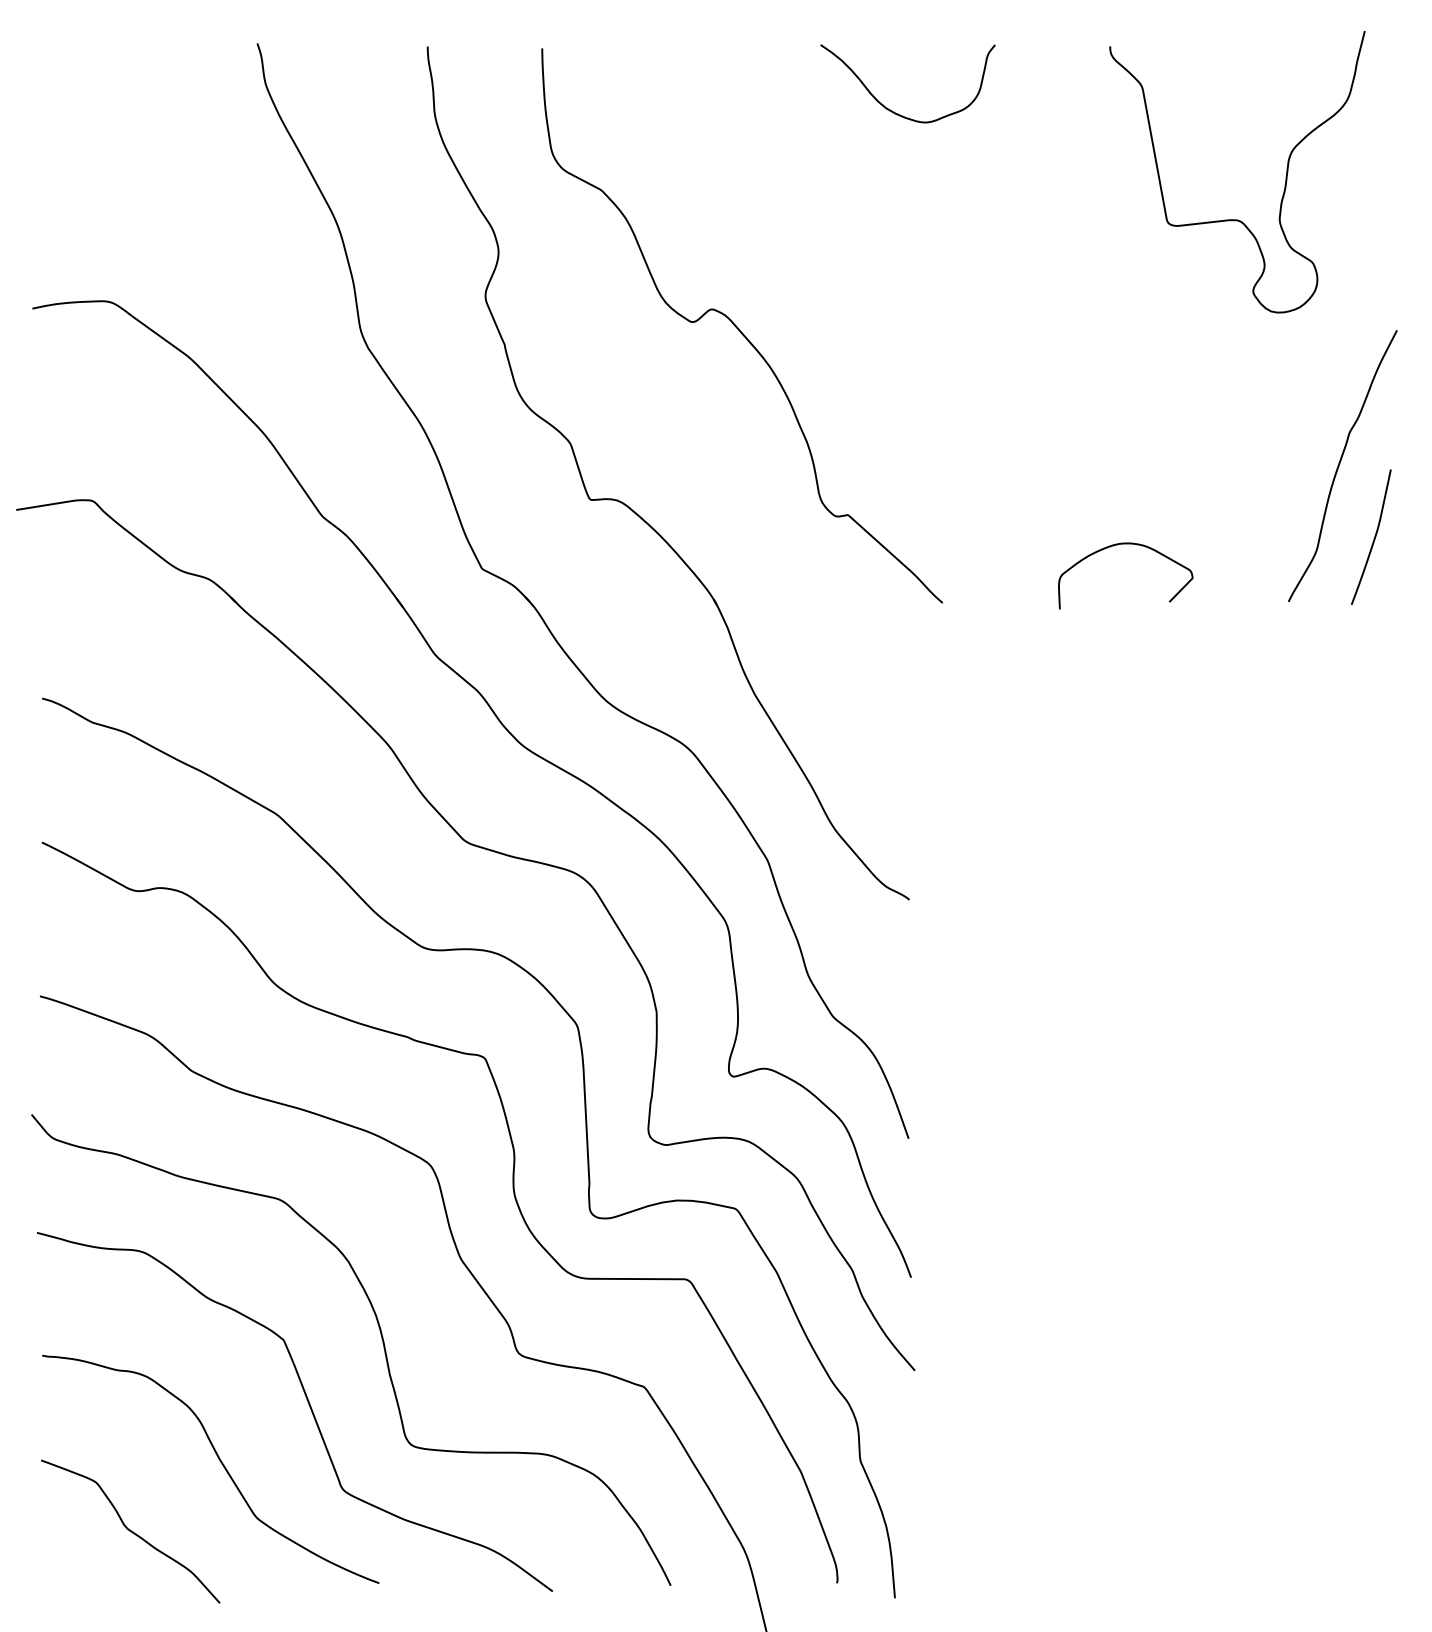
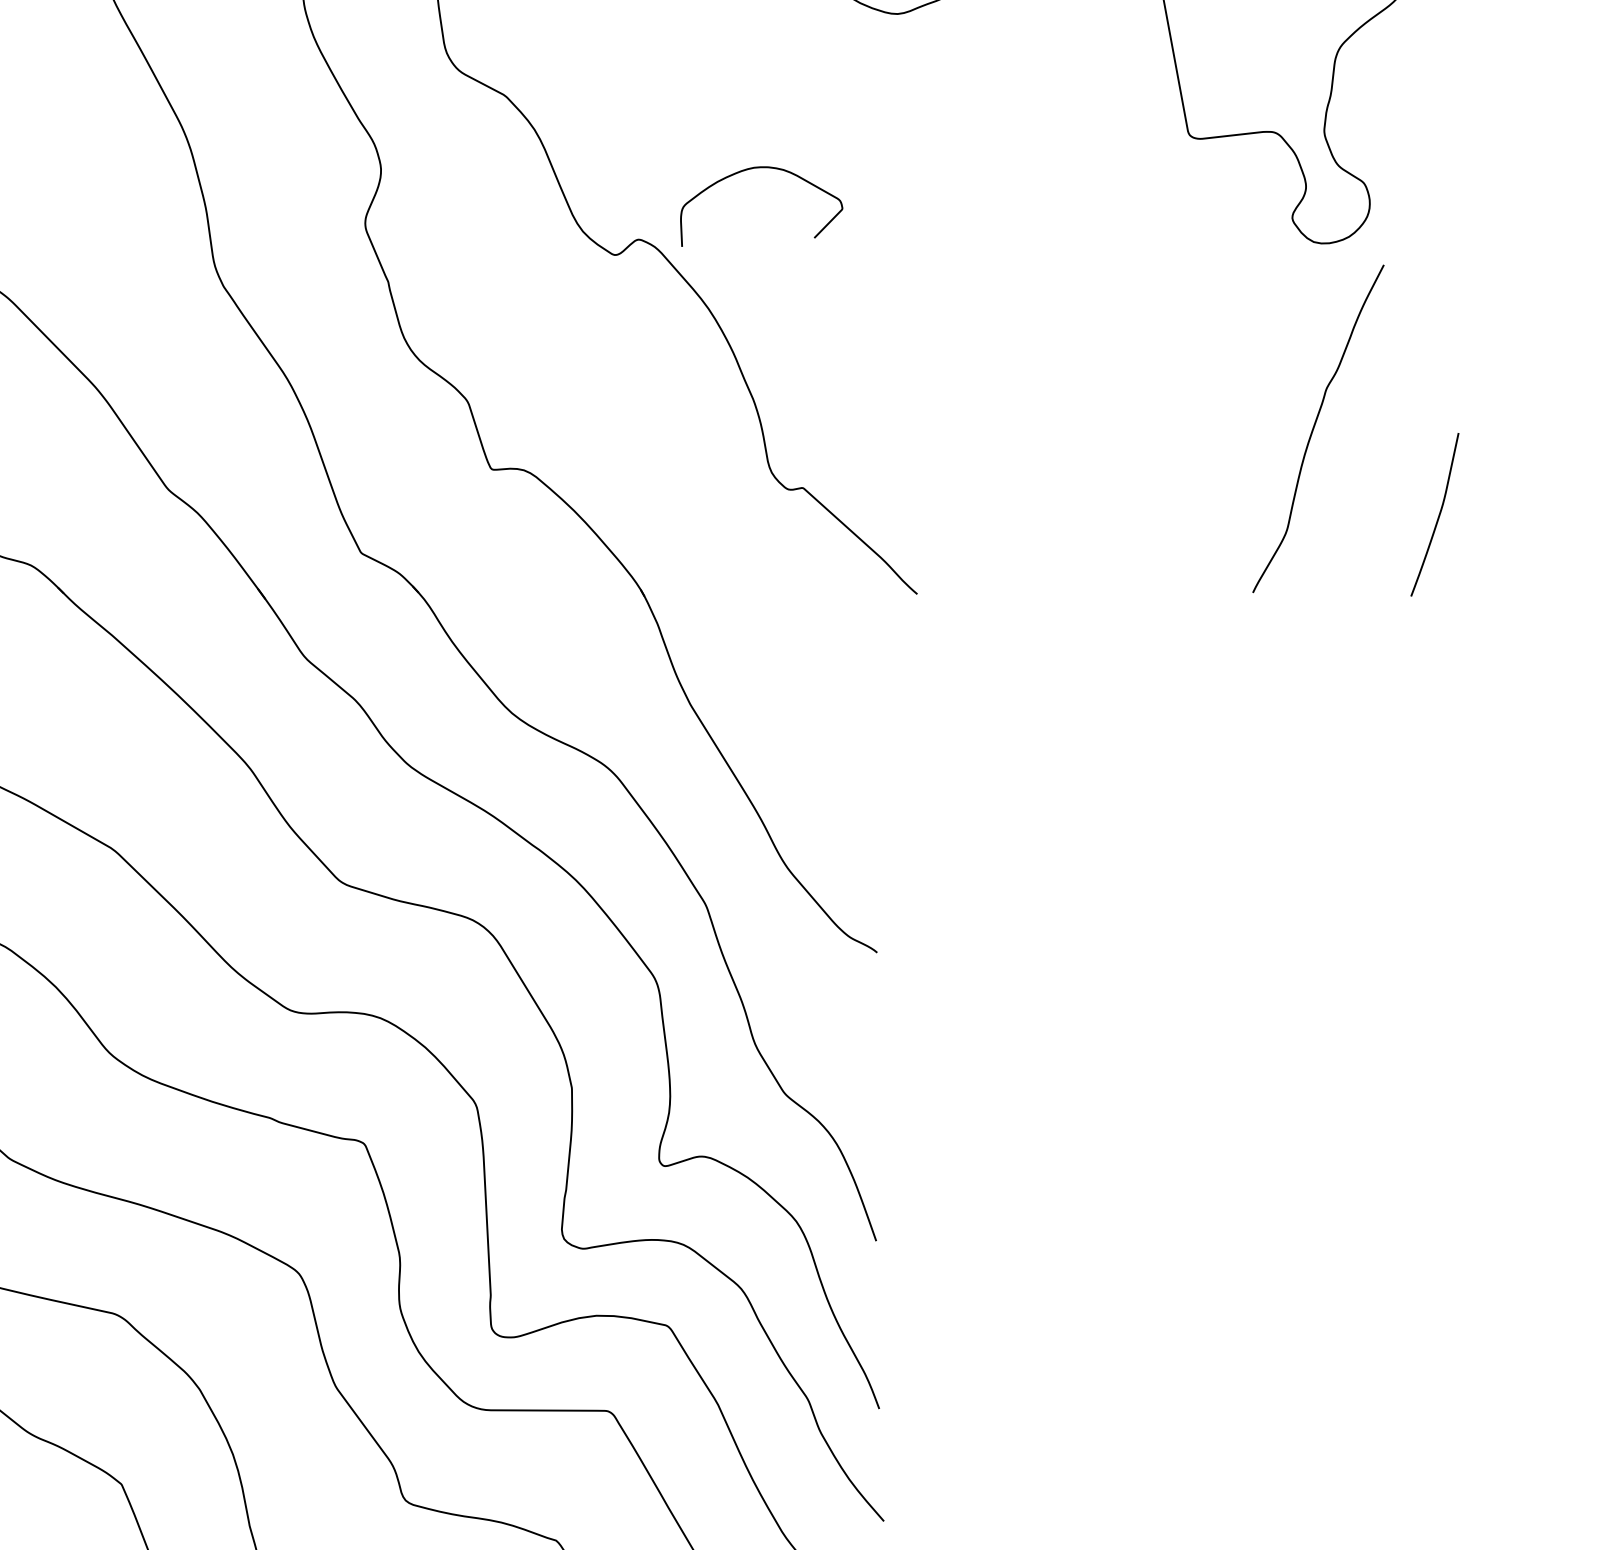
curve: (1339, 466) -> (1314, 429), moved
curve: (1125, 544) -> (761, 168), moved

